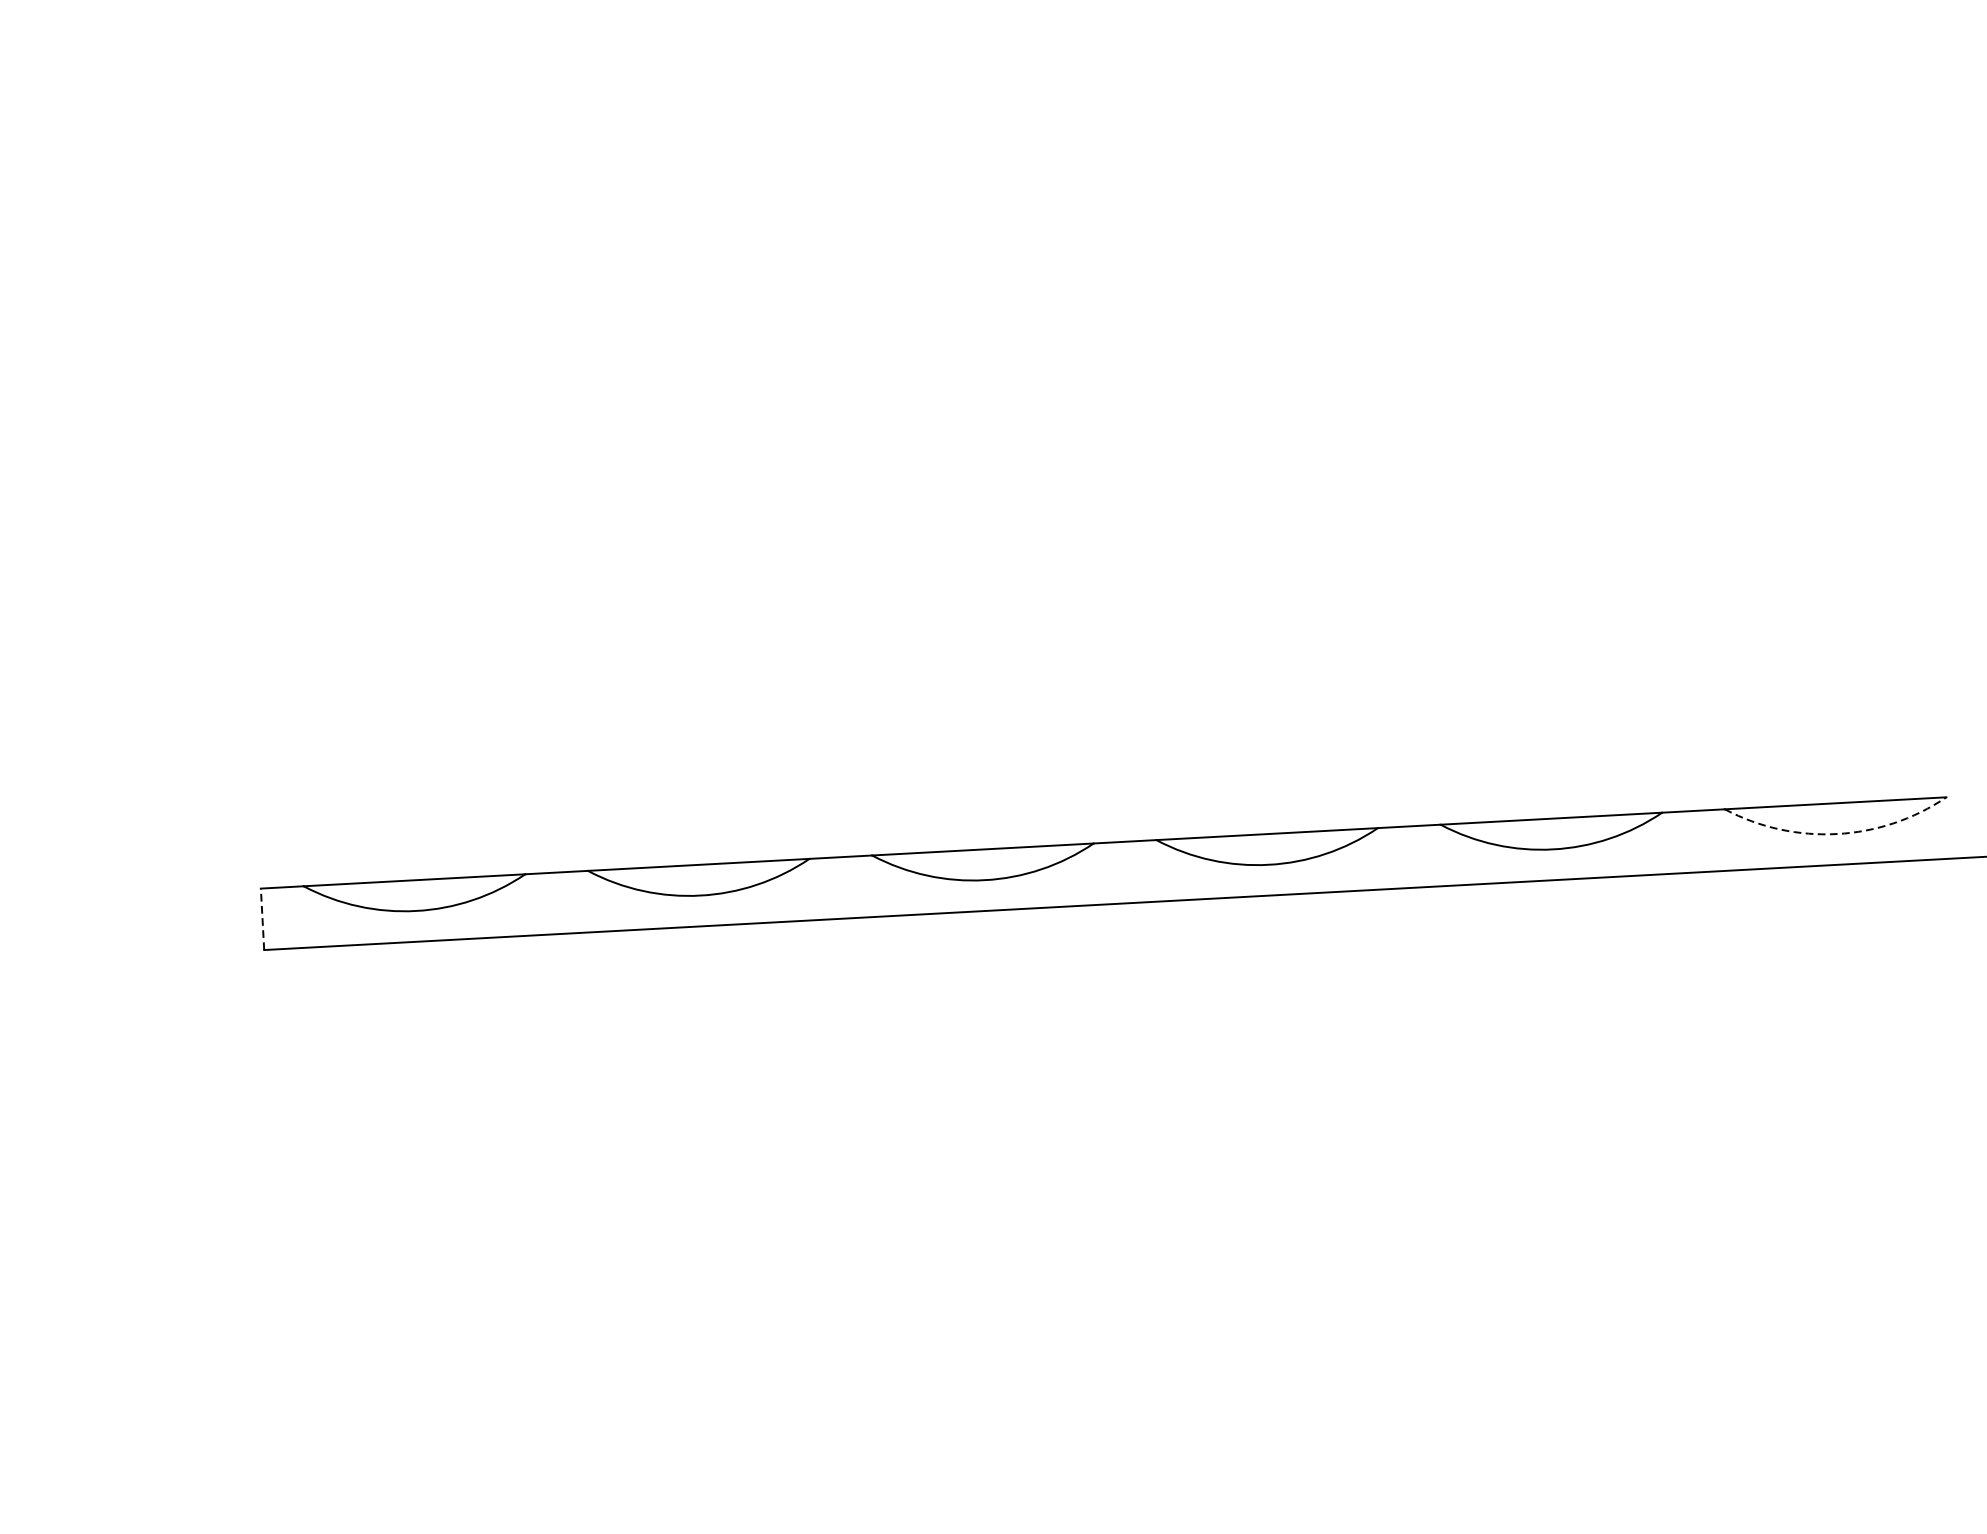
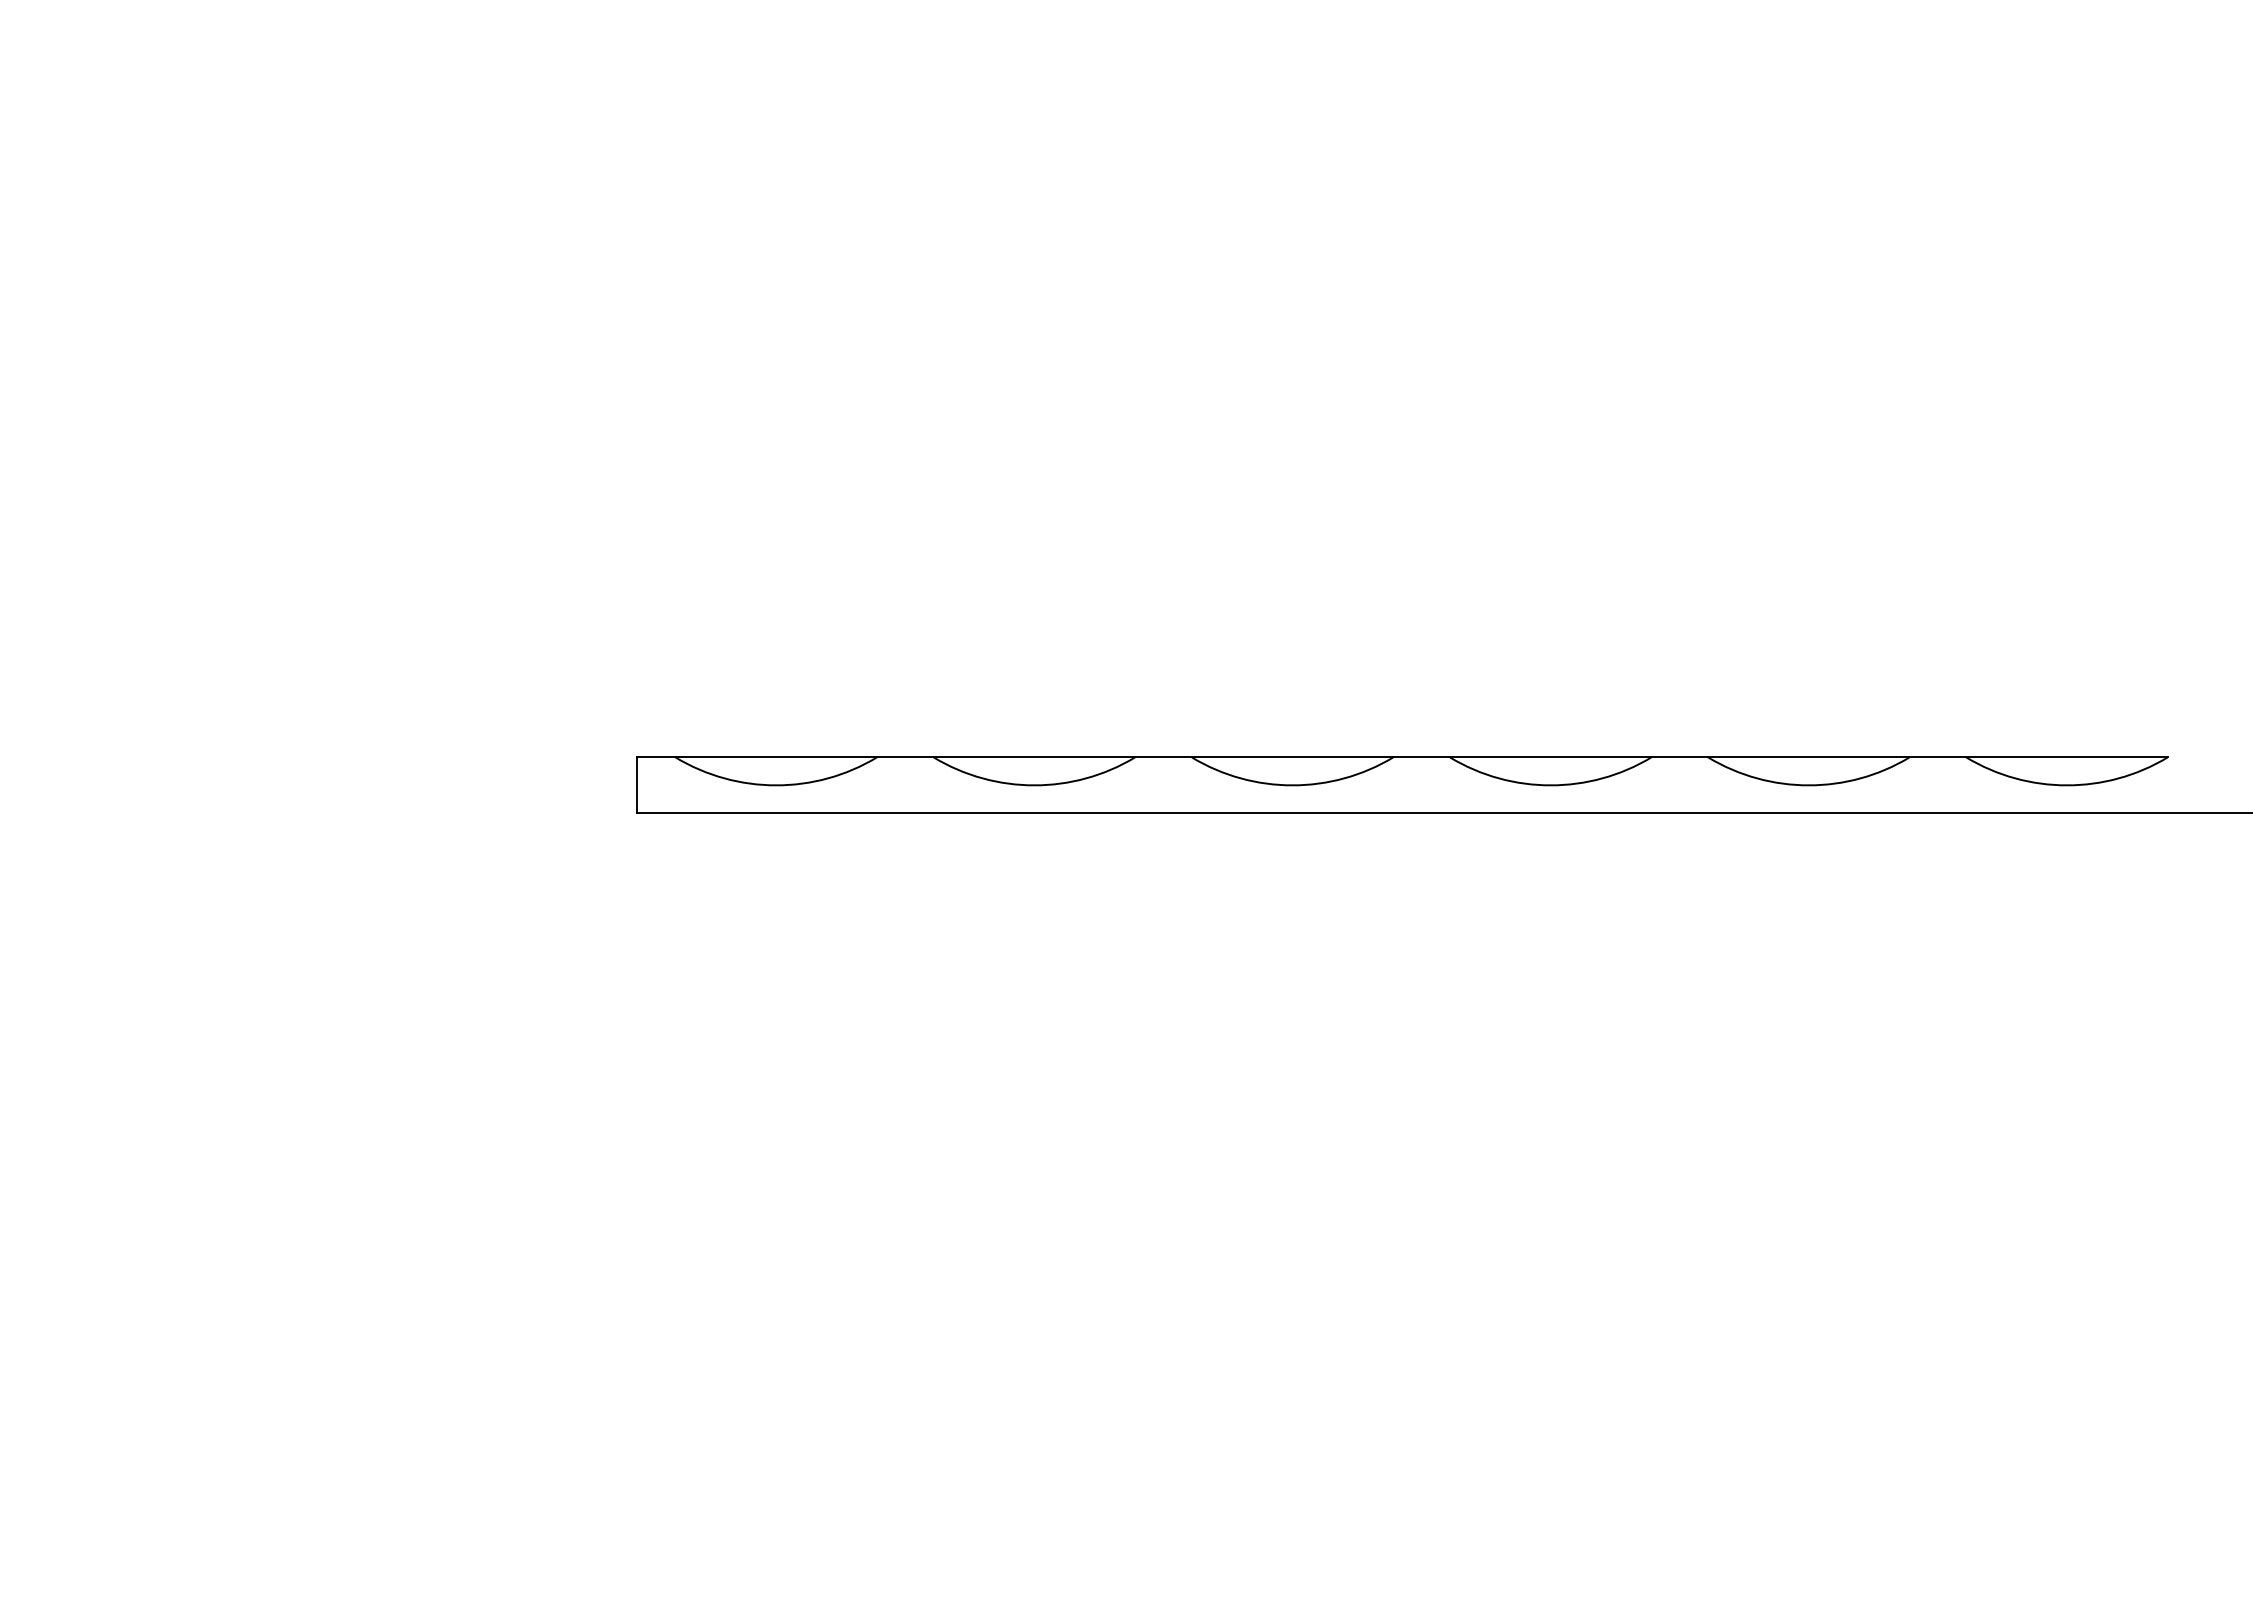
arc: (1837, 834) -> (2067, 785), dashed -> solid
line: (262, 919) -> (636, 785), dashed -> solid

